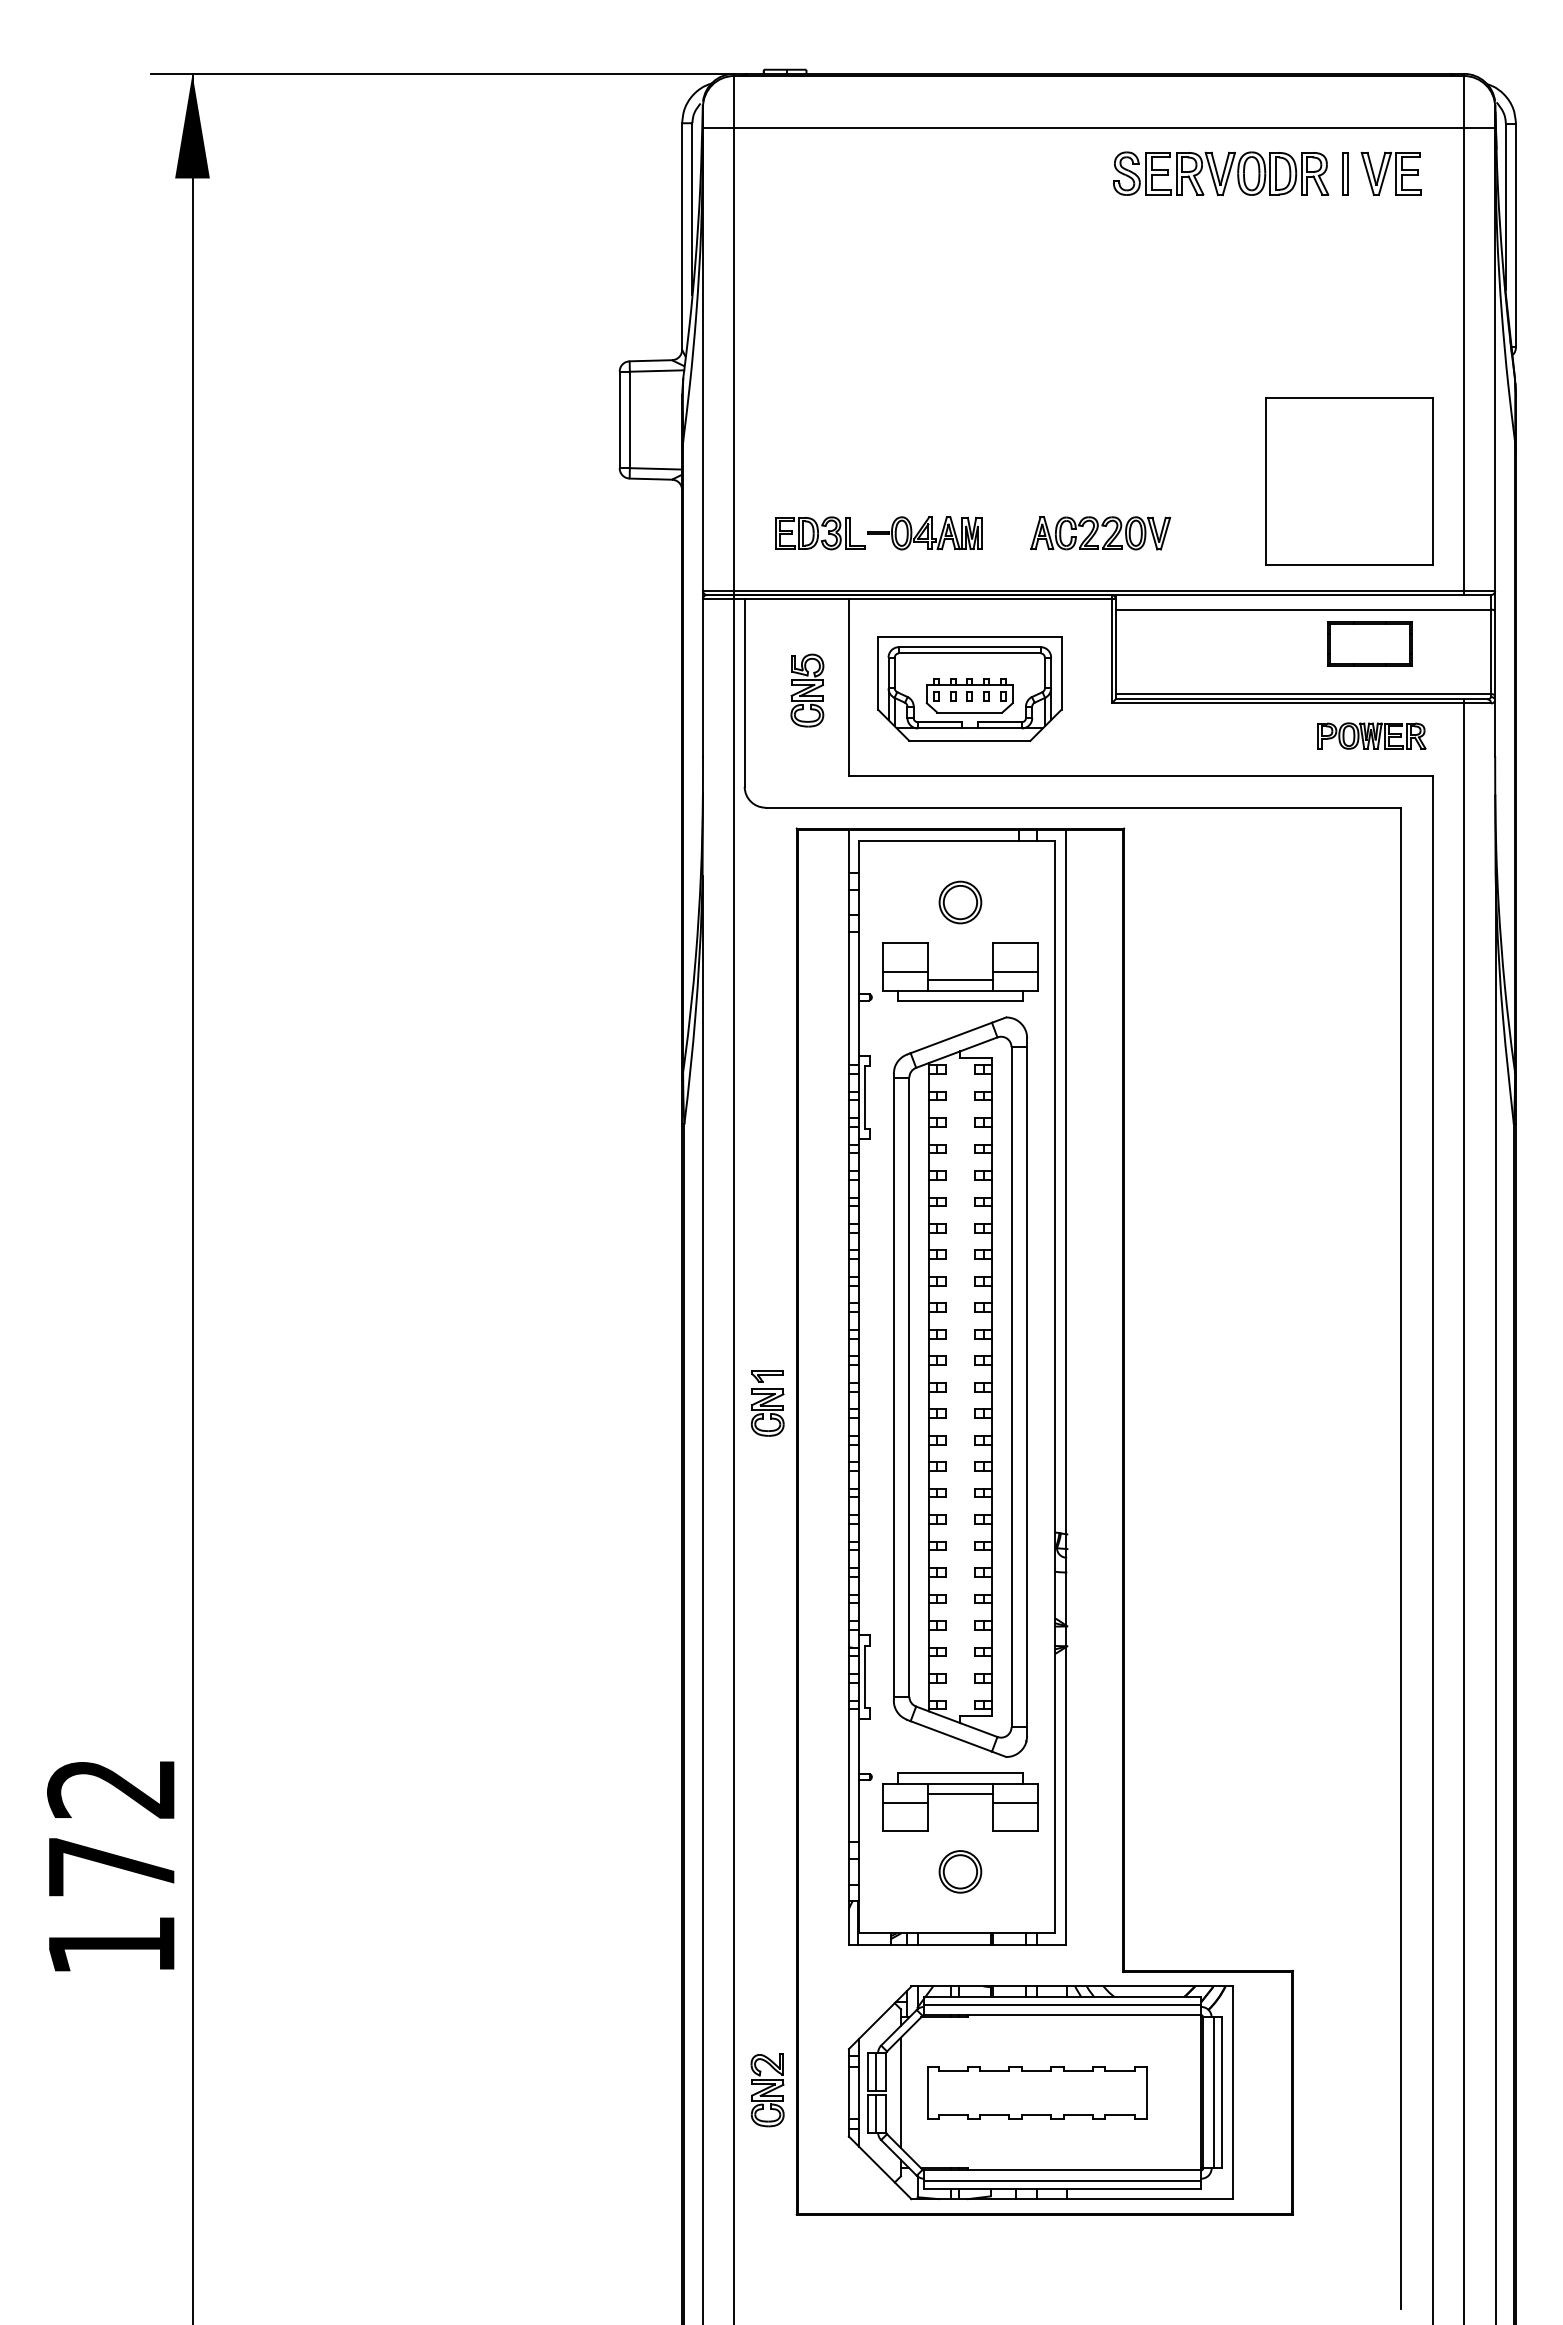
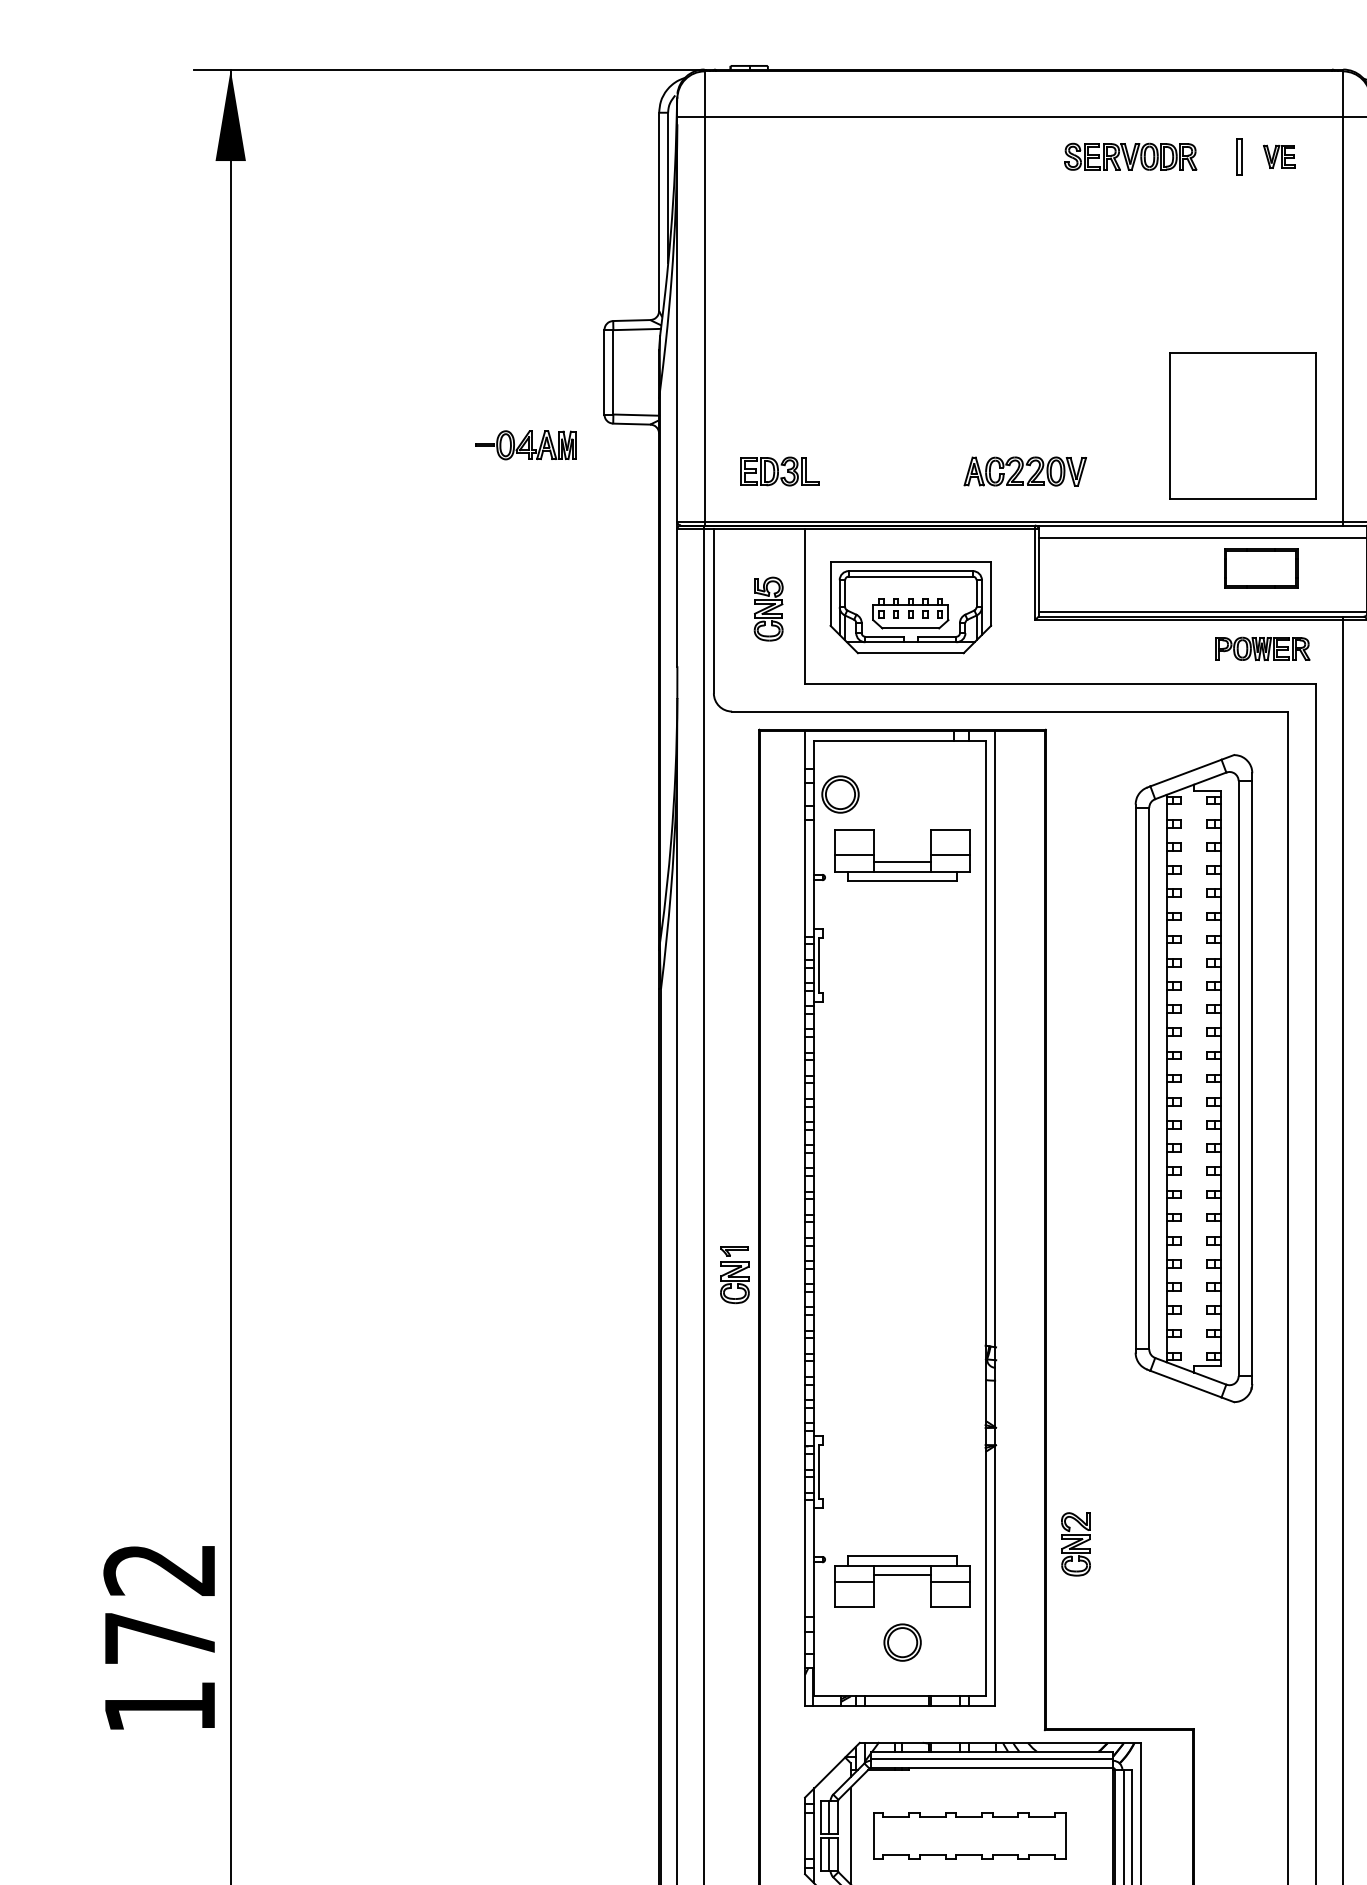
part: (1221, 173) -> (1131, 156), size x0.7
part: (1390, 173) -> (1278, 156), size x0.6
part: (924, 533) -> (525, 445), moved
part: (960, 902) -> (840, 794), moved
part: (959, 1386) -> (1193, 1077), moved
part: (767, 1403) -> (734, 1274), moved
part: (767, 2090) -> (1075, 1544), moved

